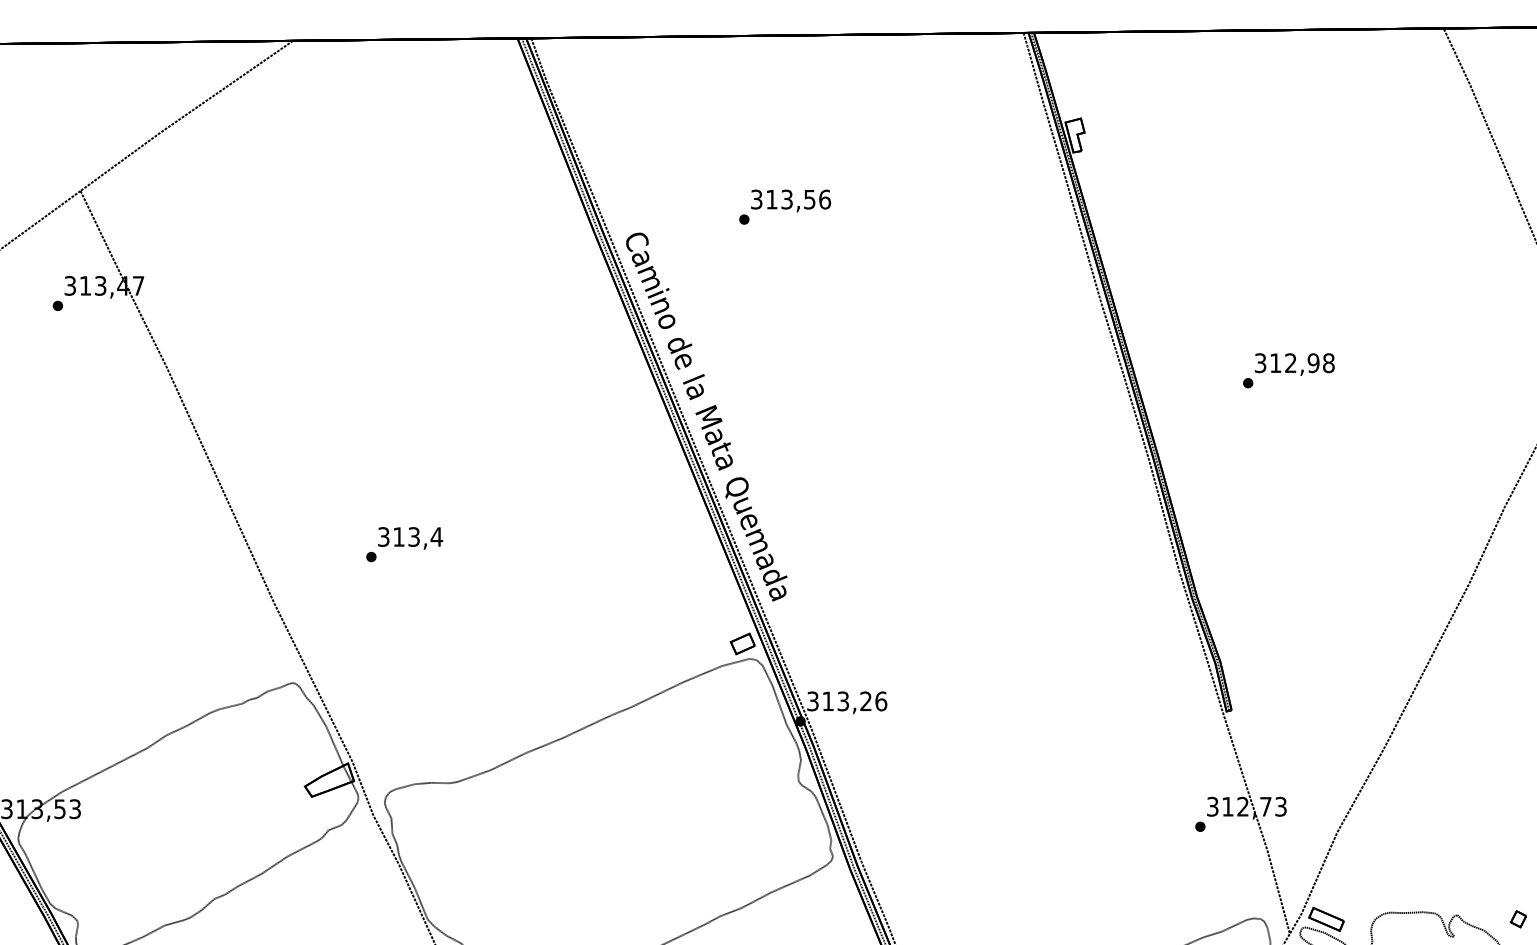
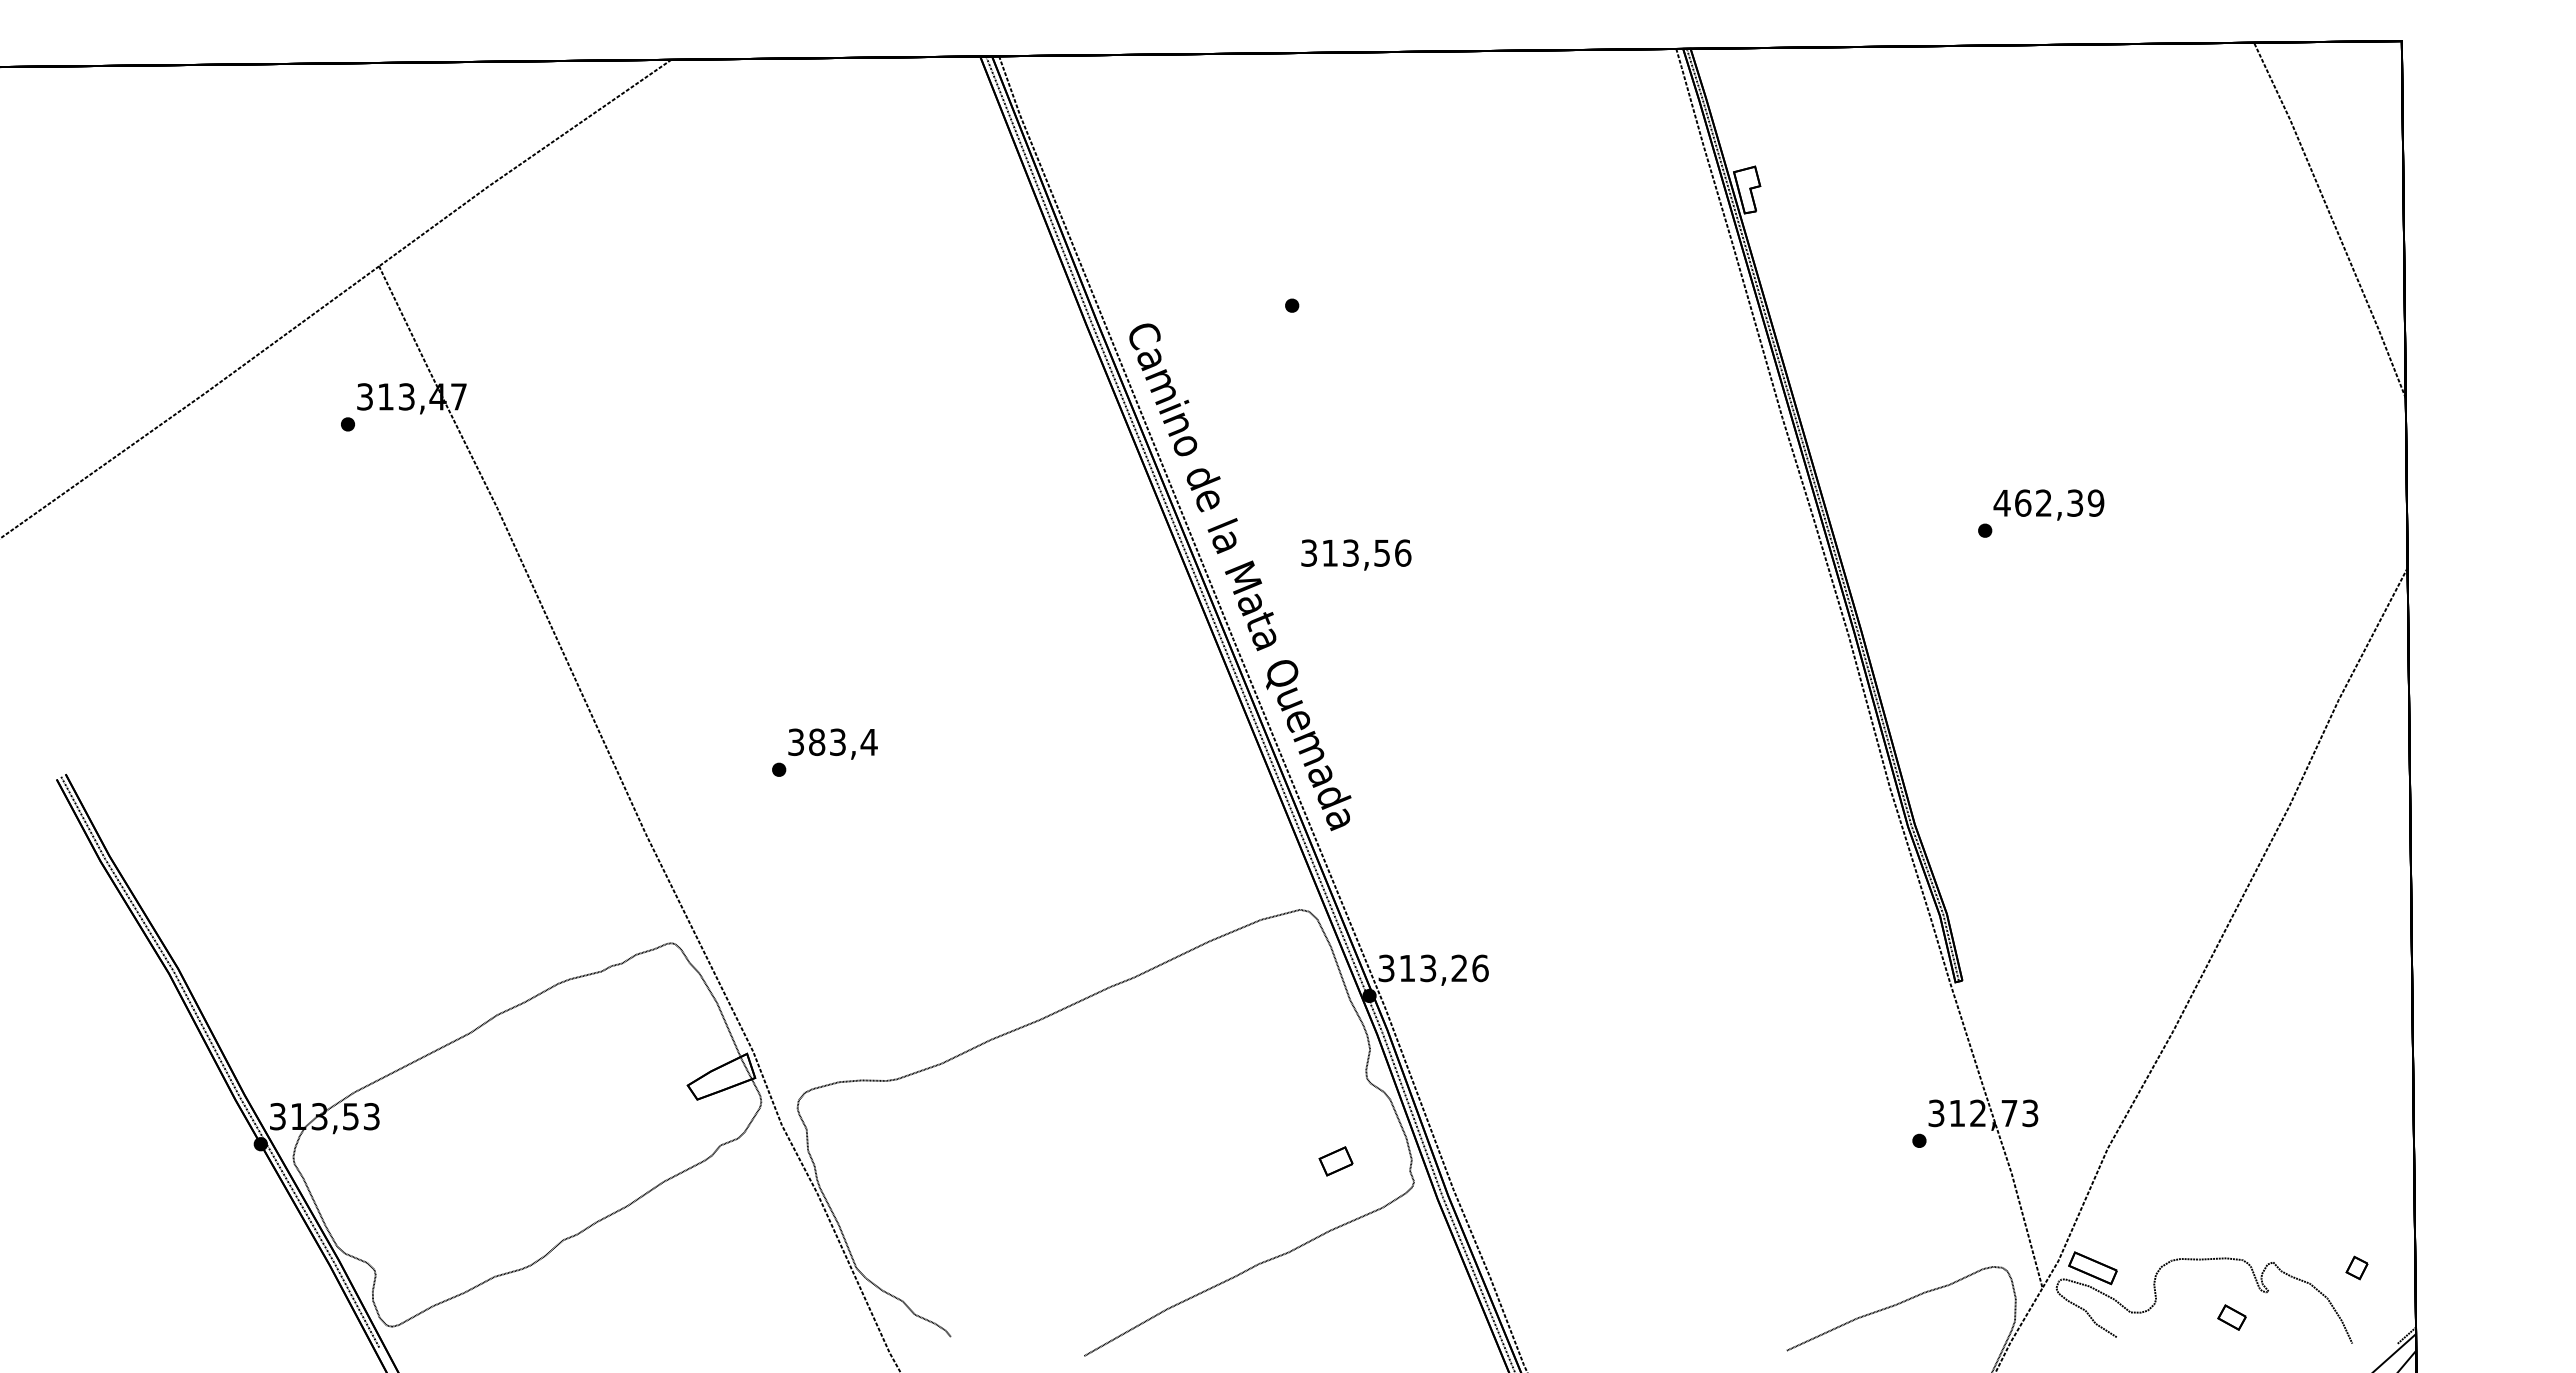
text: (791, 200) -> (1356, 554), moved
text: (1294, 362) -> (2048, 502), 312,98 -> 462,39
text: (399, 537) -> (817, 742), 313,4 -> 383,4
part: (742, 644) -> (1335, 1161), moved

